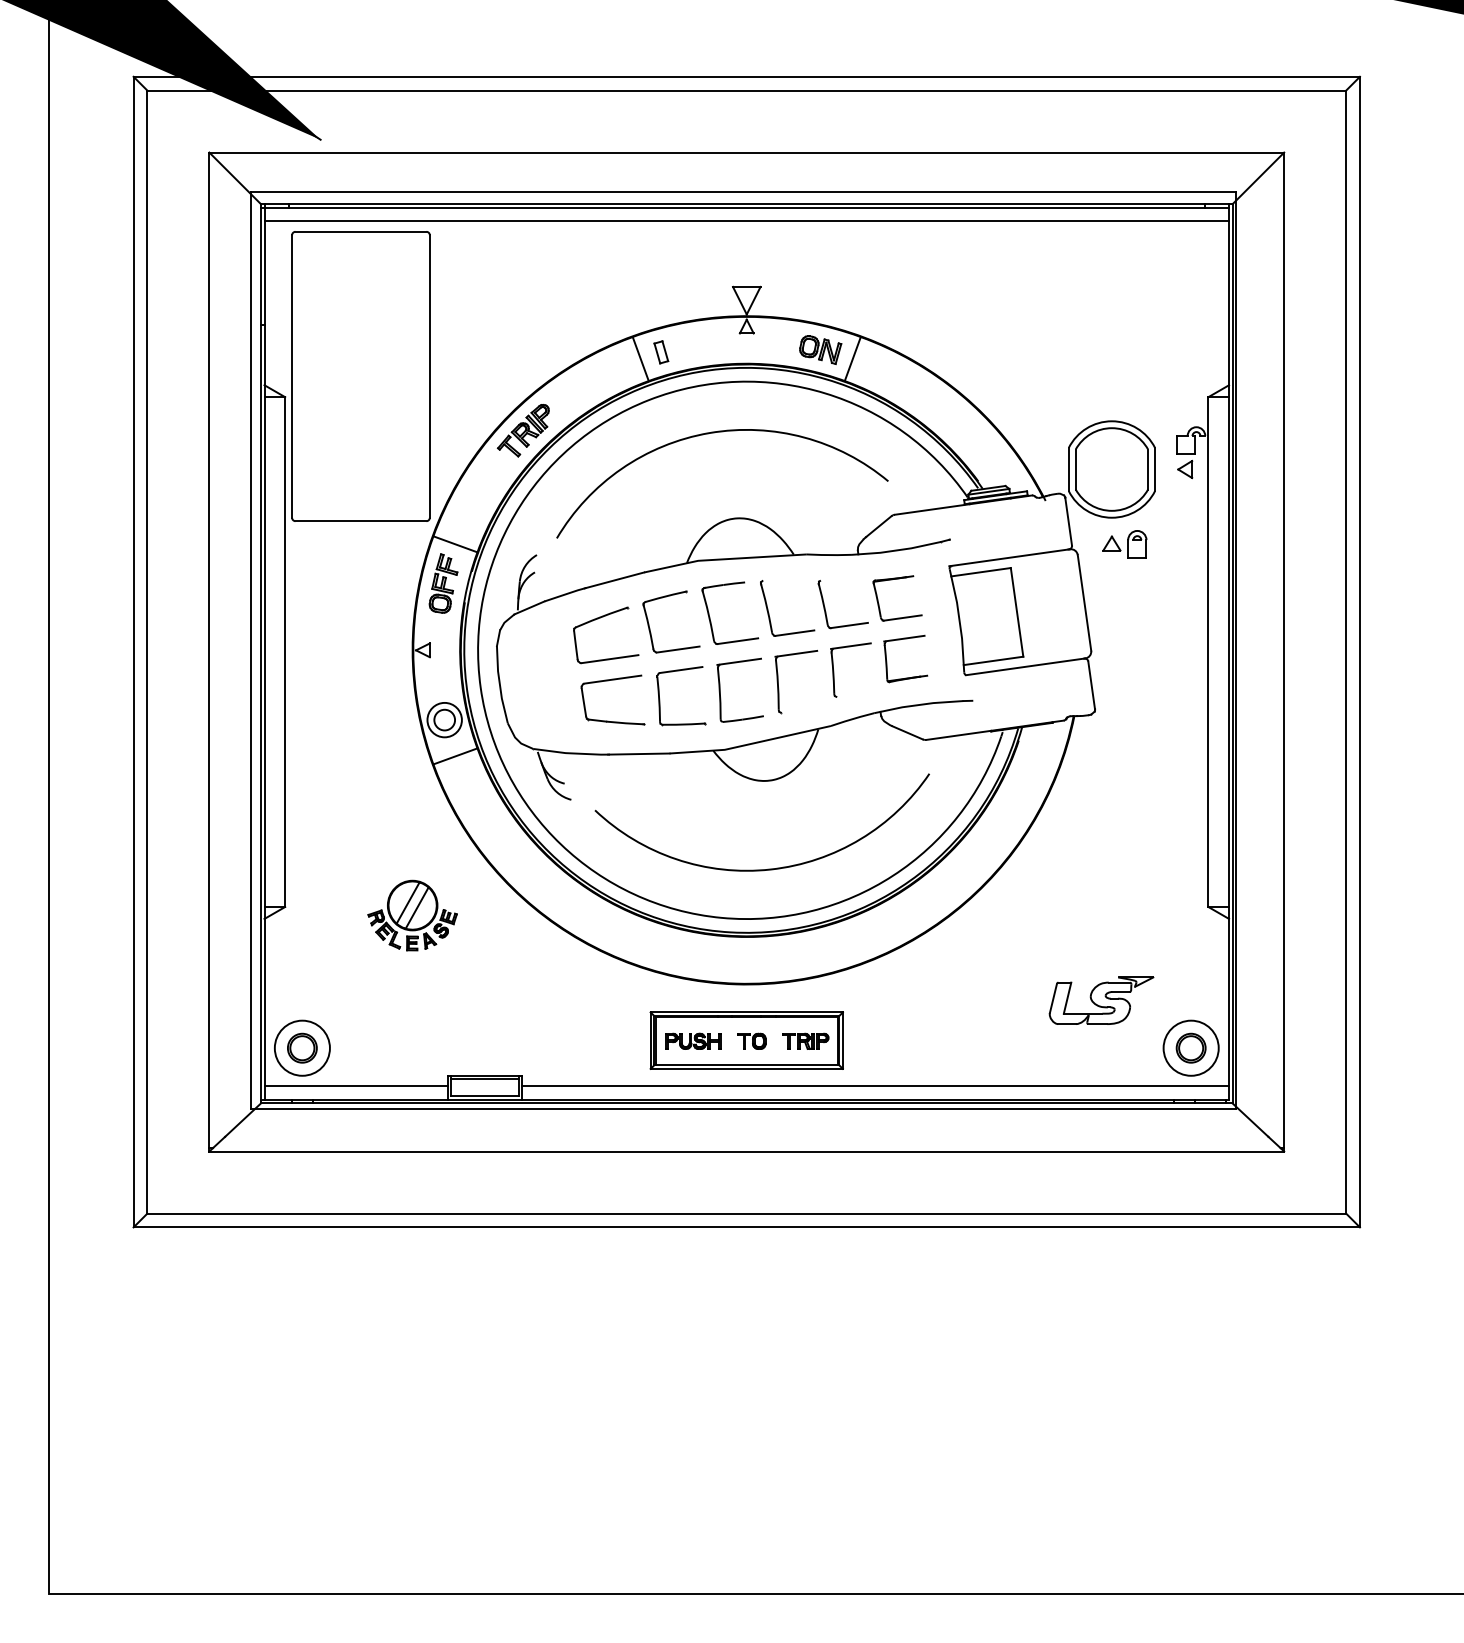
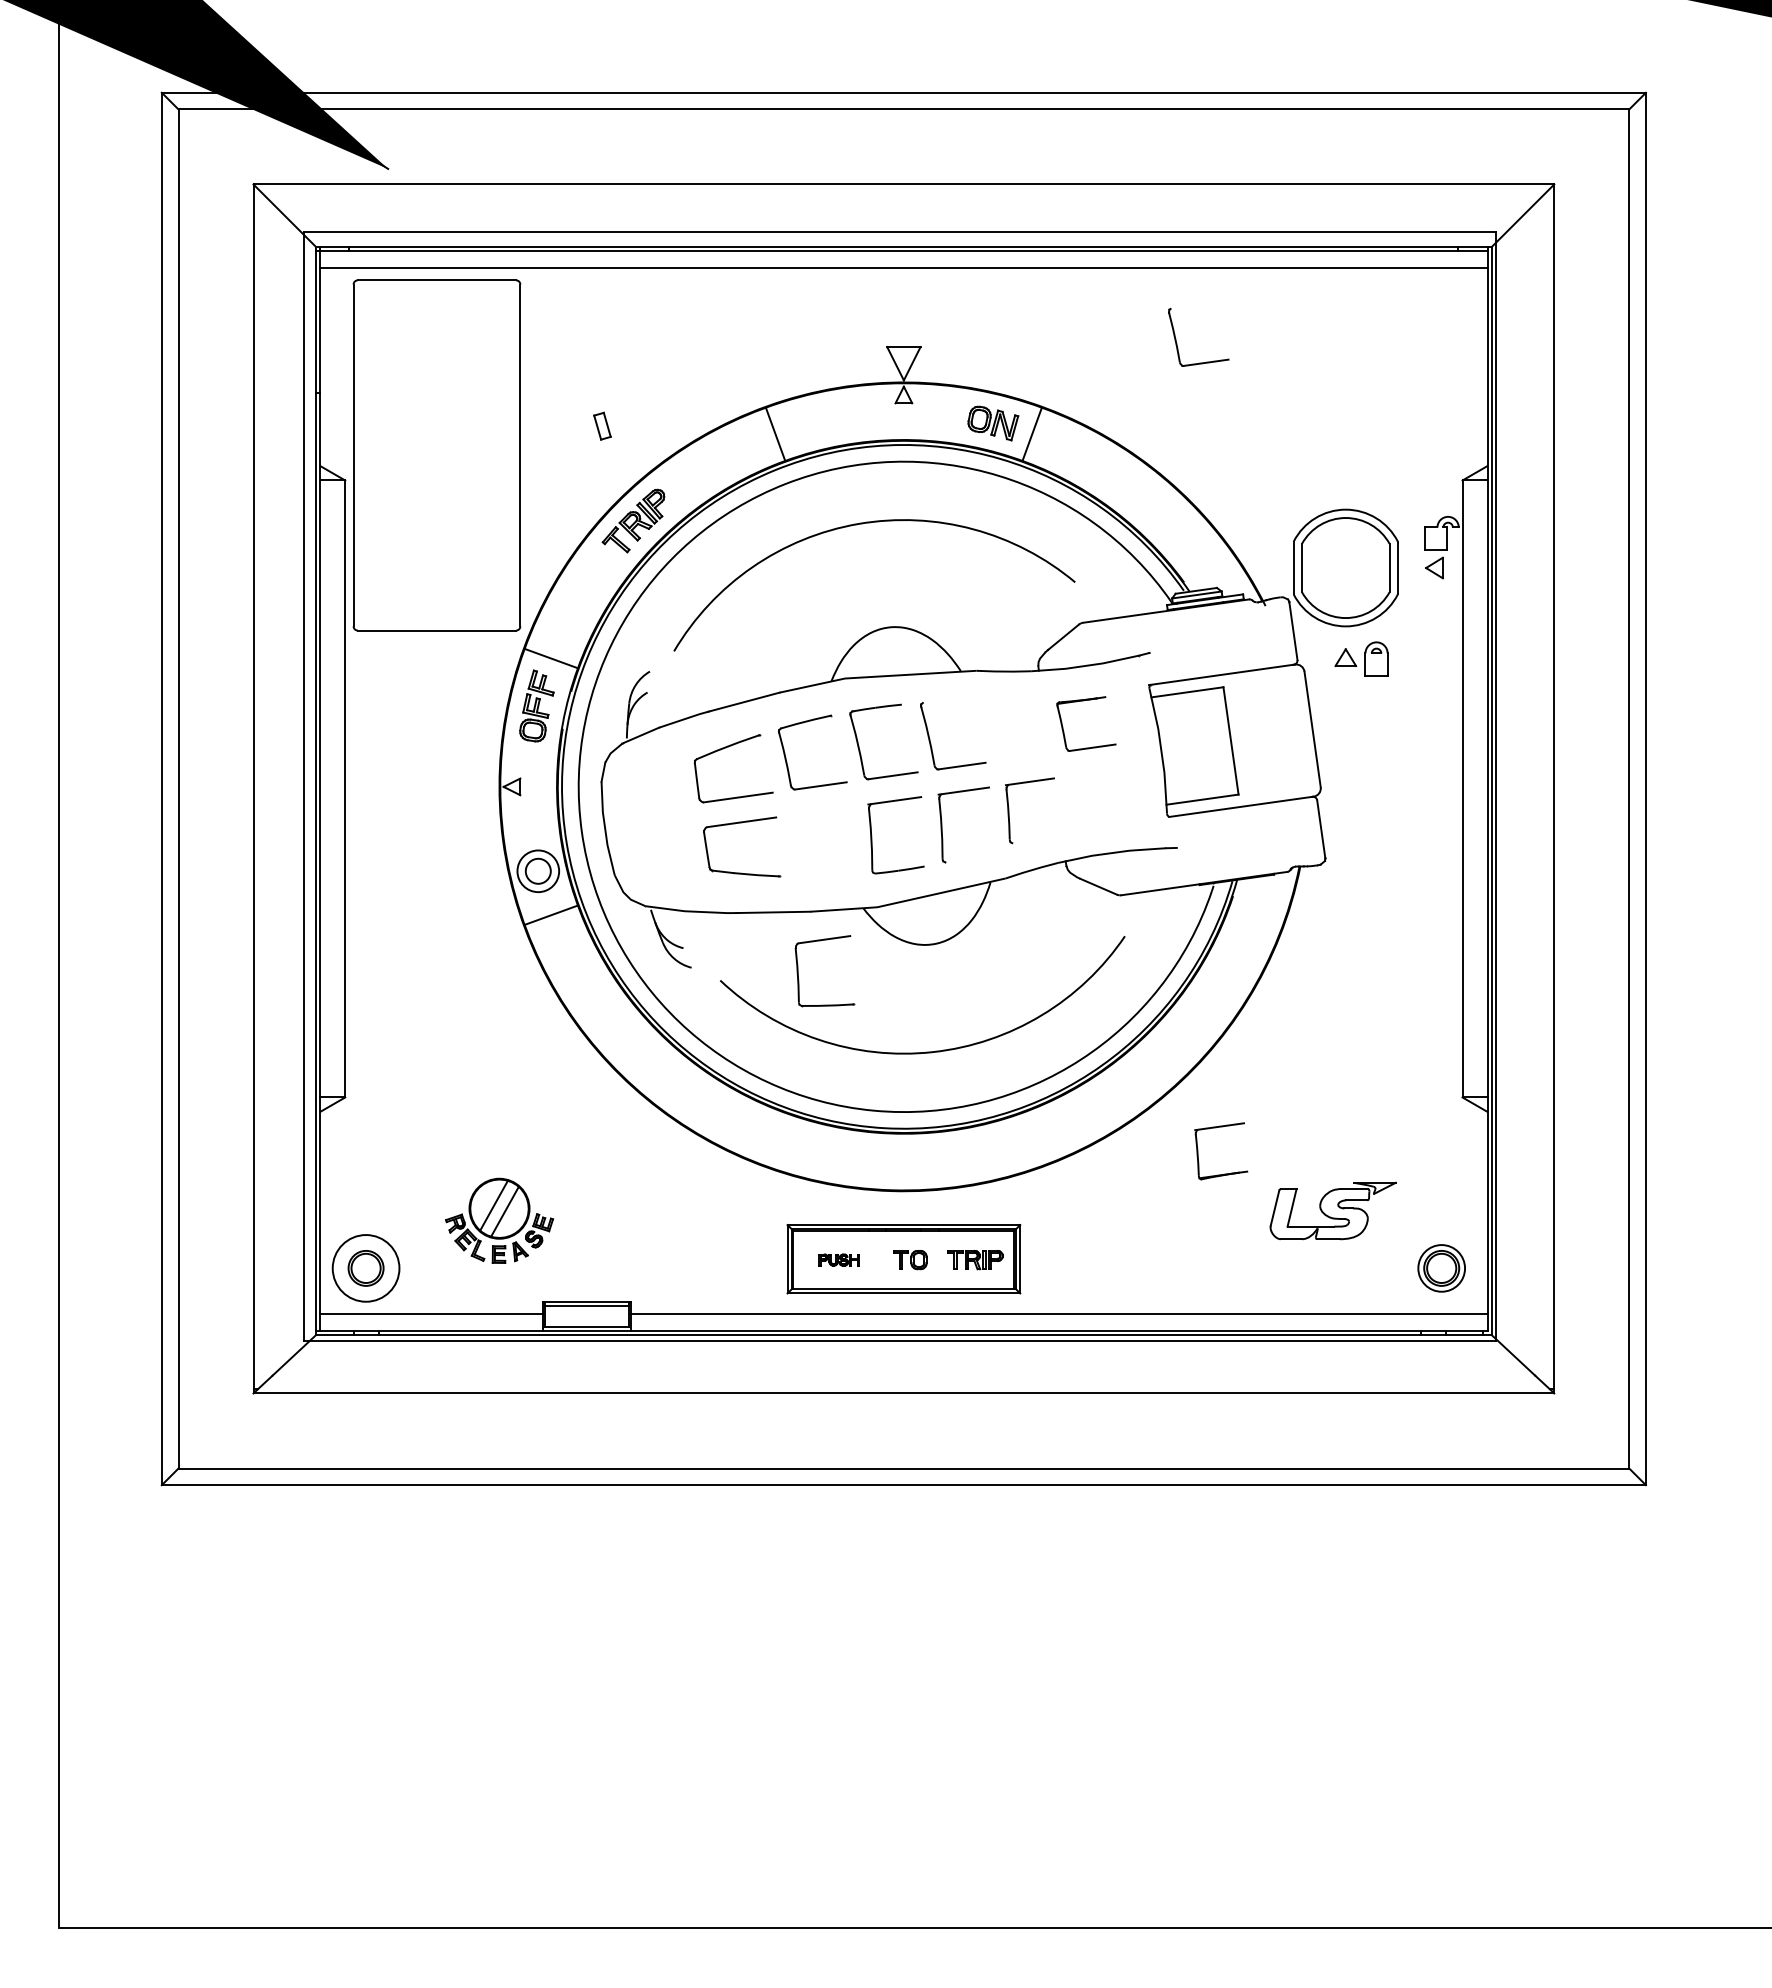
part: (661, 351) -> (602, 425), moved
part: (824, 605) -> (1176, 338), moved
part: (908, 677) -> (1224, 1173), moved
part: (659, 696) -> (798, 971), moved
part: (412, 915) -> (499, 1220), moved
part: (692, 1040) -> (838, 1259), size x0.6
circle: (1191, 1048) -> (1441, 1268), size x0.7

